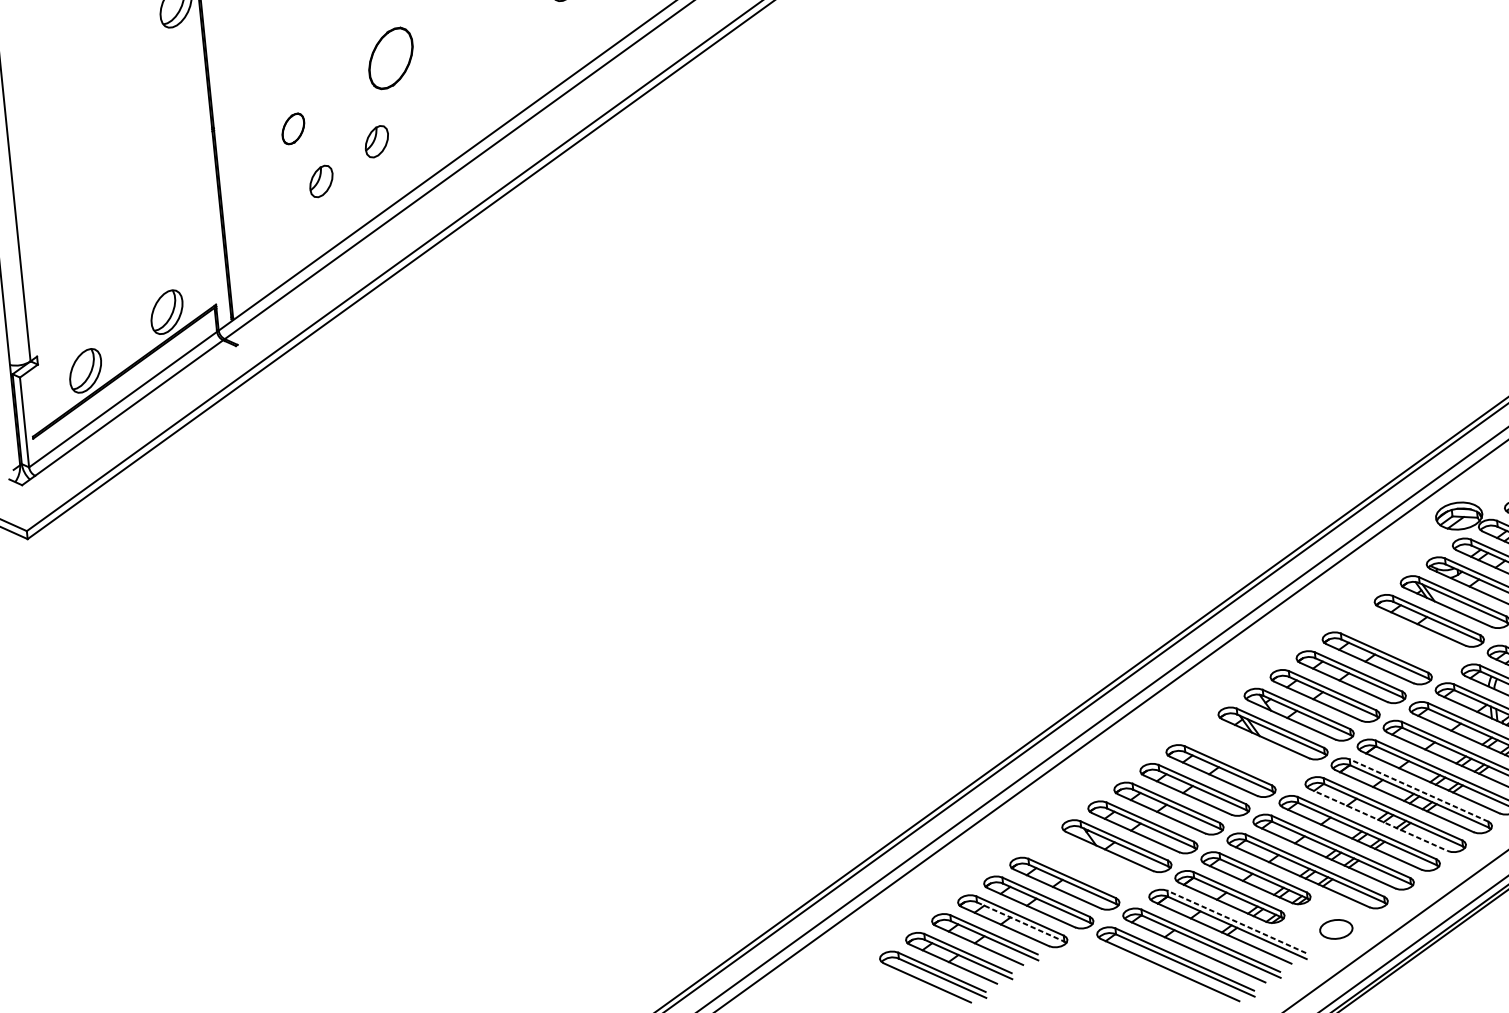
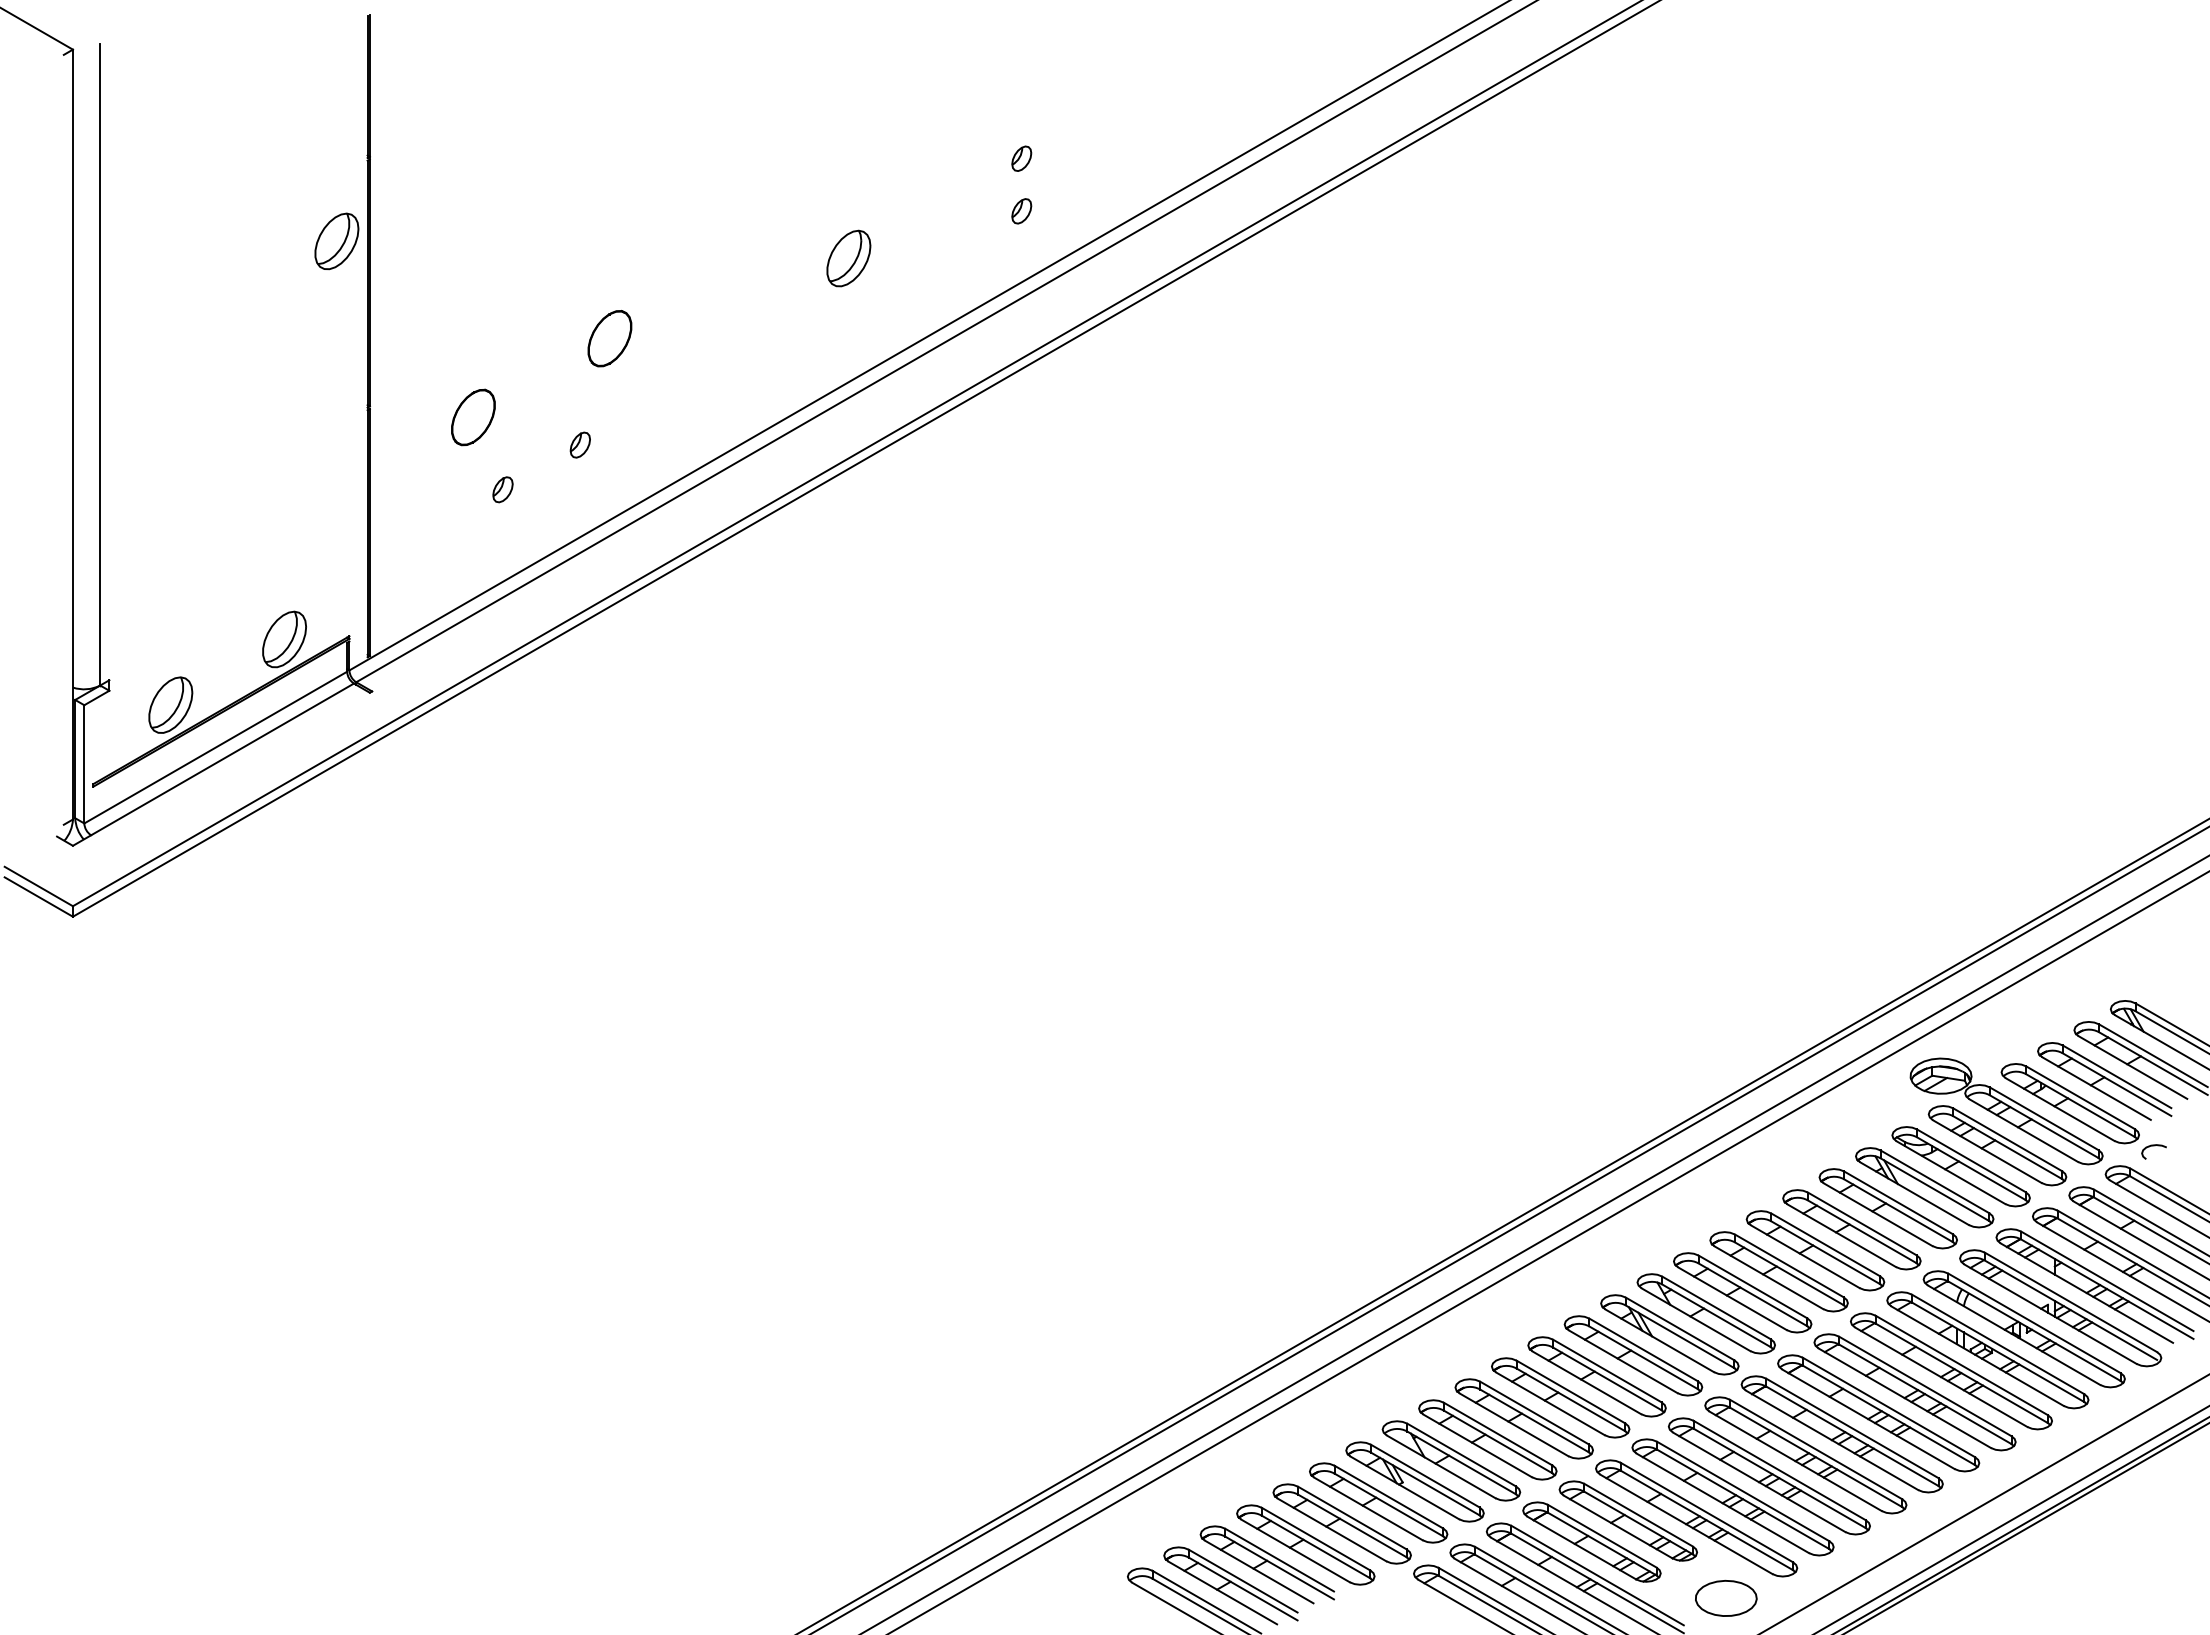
part: (390, 58) -> (609, 338), size x0.71
part: (293, 128) -> (473, 417), size x1.43
part: (376, 141) -> (579, 444), size x0.62
part: (321, 181) -> (502, 489), size x0.62
part: (1402, 639) -> (1851, 1229), added
part: (1247, 752) -> (1633, 1355), added
line: (1419, 790) -> (1852, 1428), dashed -> solid
line: (1378, 820) -> (1795, 1461), dashed -> solid
part: (1090, 864) -> (1414, 1481), added
line: (1236, 921) -> (1597, 1575), dashed -> solid
line: (1021, 922) -> (1316, 1547), dashed -> solid
part: (1336, 929) -> (1726, 1598), size x1.43

